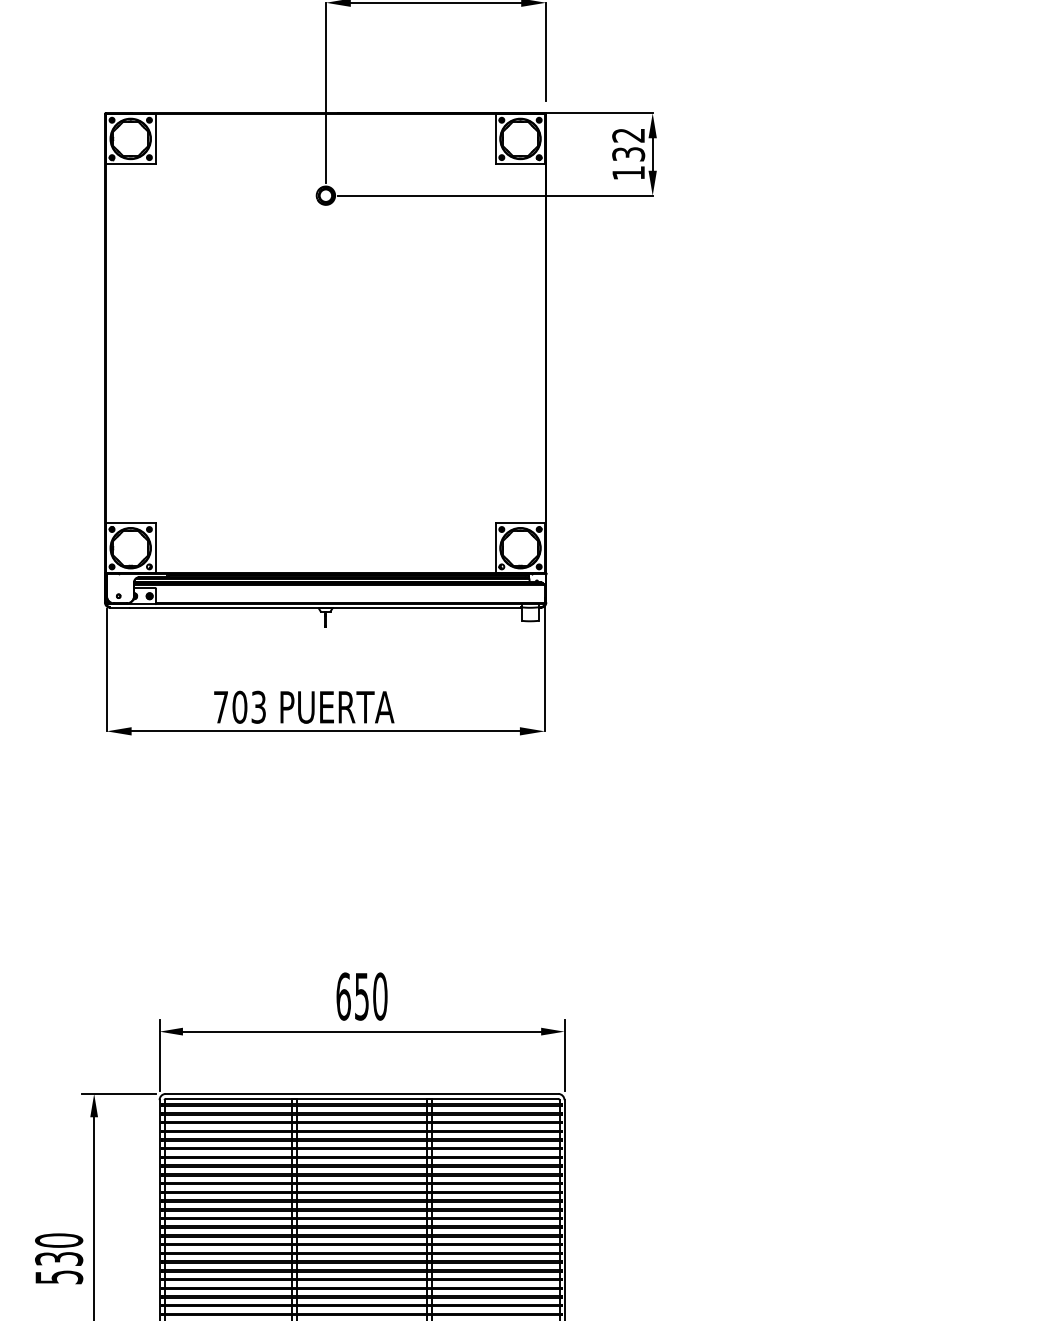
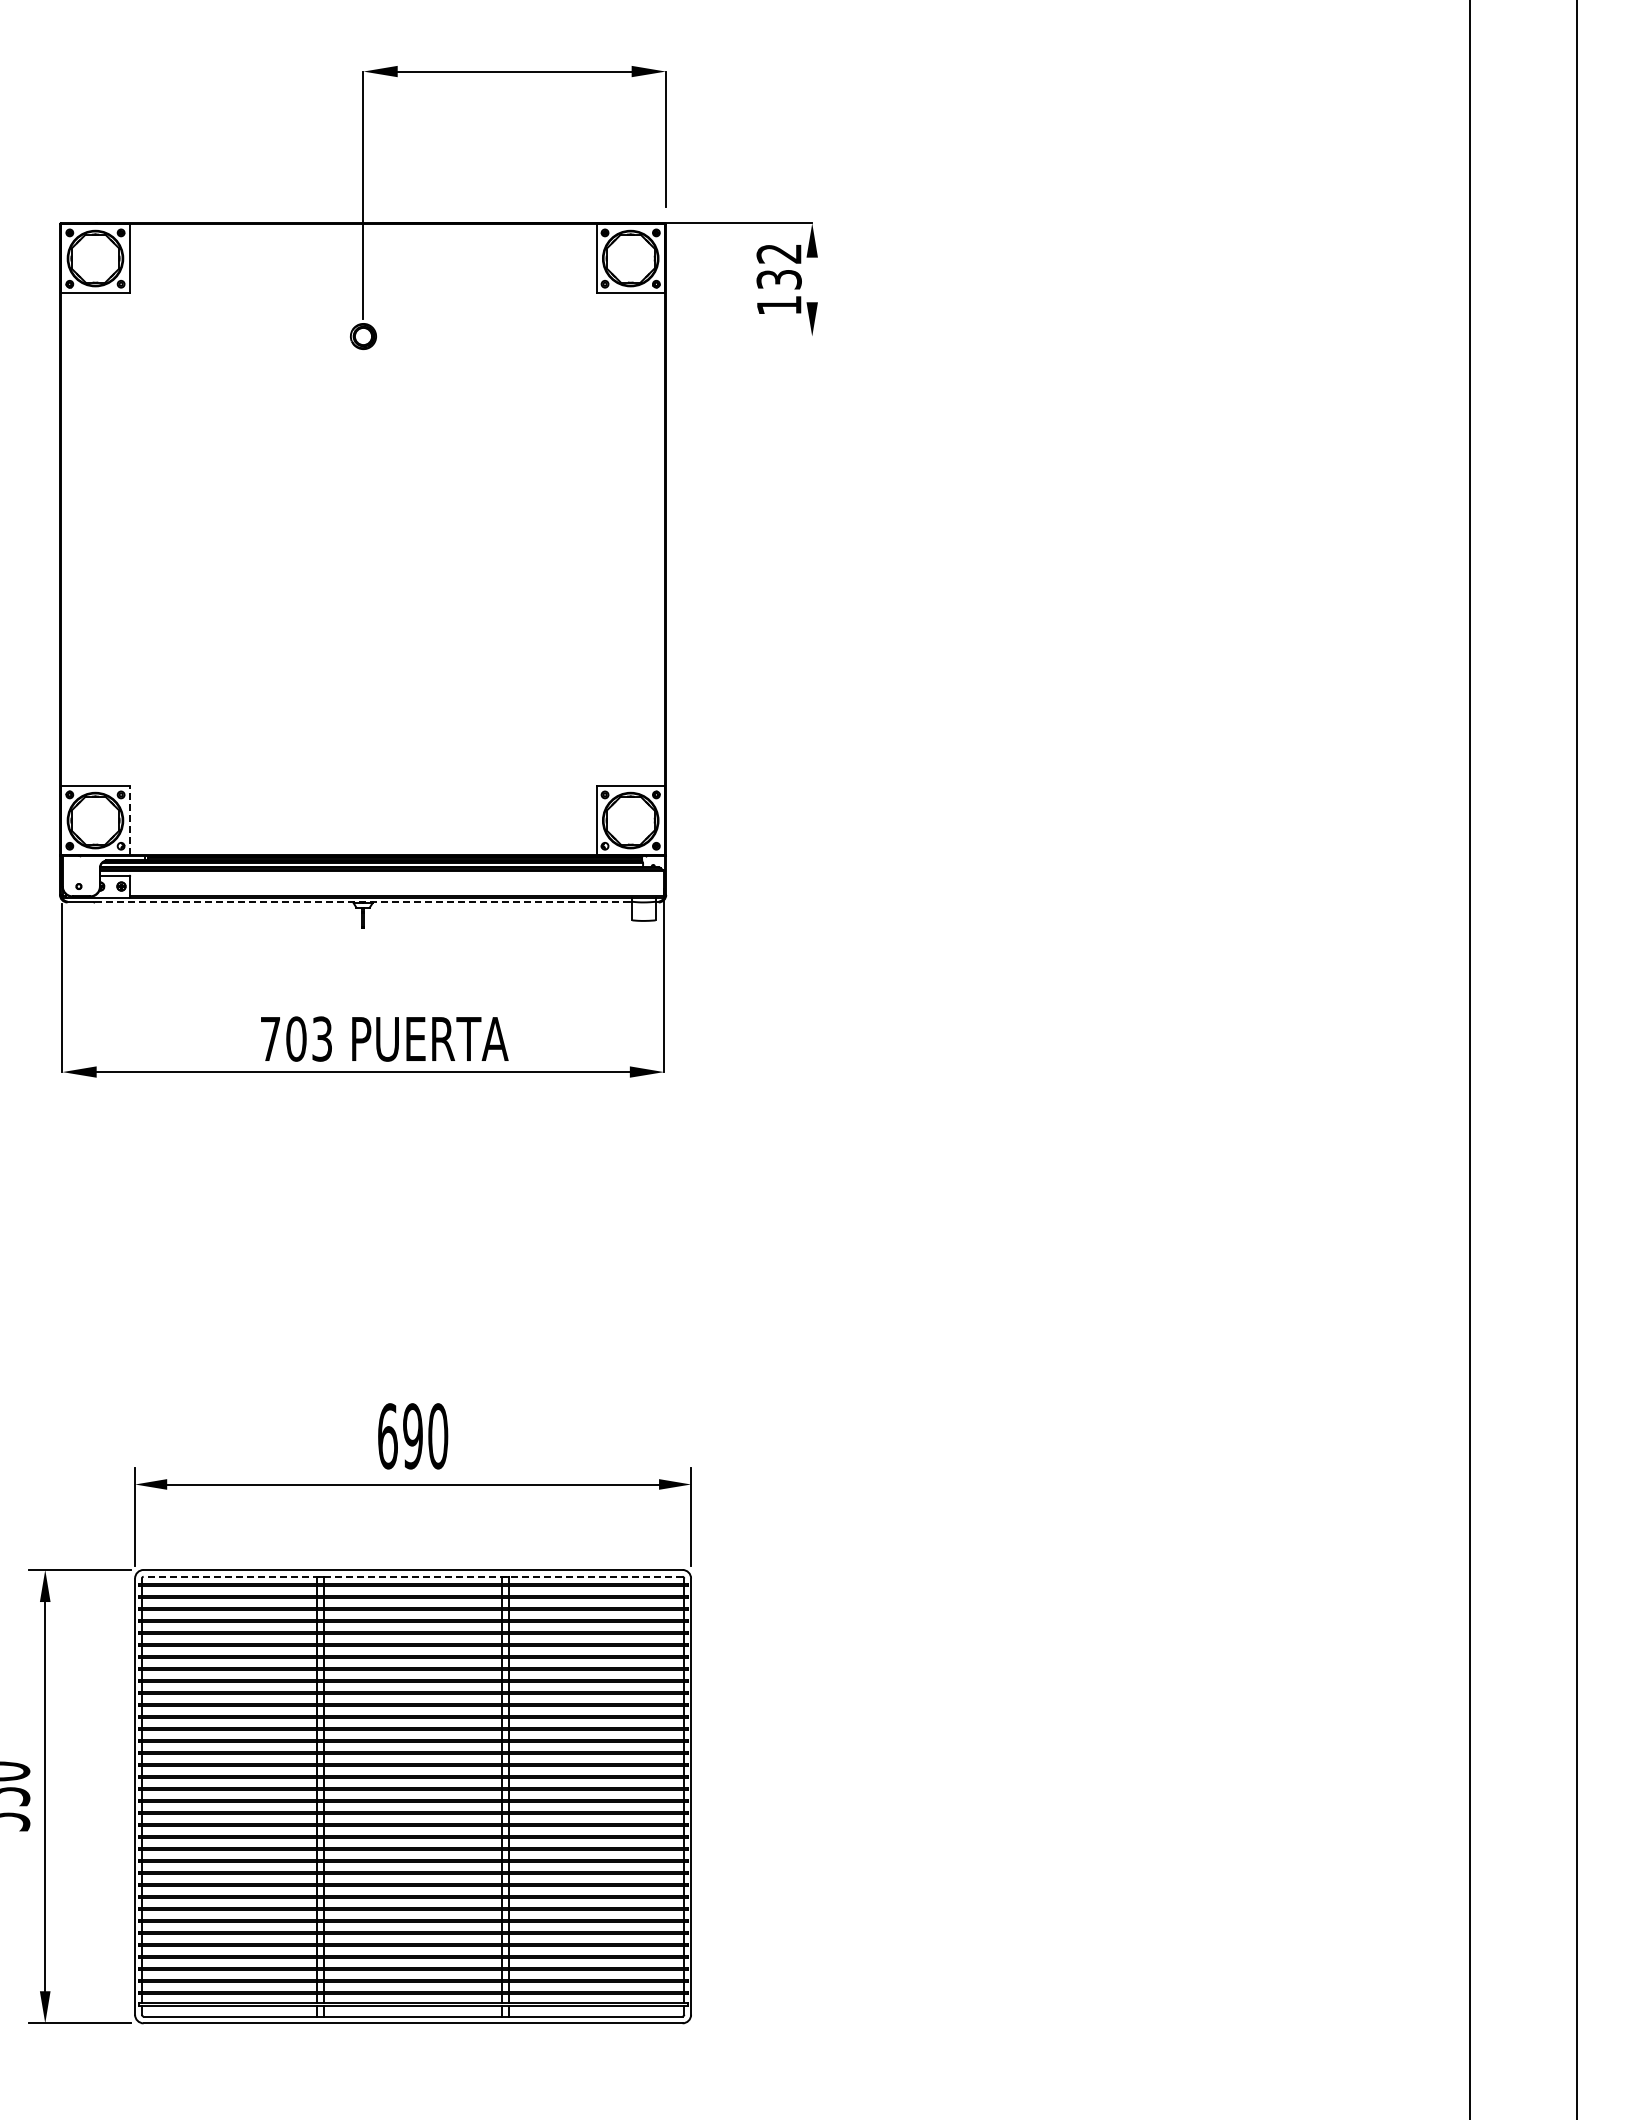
line: (652, 154) -> (812, 279), removed
line: (495, 195) -> (596, 336), removed
line: (155, 548) -> (129, 820), solid -> dashed
line: (325, 607) -> (363, 902), solid -> dashed
text: (304, 706) -> (384, 1038), moved
text: (361, 996) -> (412, 1436), 650 -> 690
line: (361, 1098) -> (412, 1576), solid -> dashed

